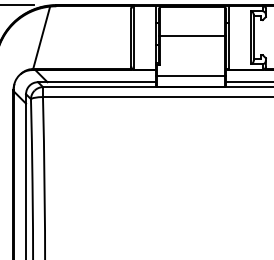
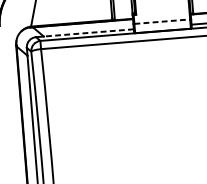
line: (191, 75) -> (162, 21), solid -> dashed
line: (101, 82) -> (88, 33), solid -> dashed

